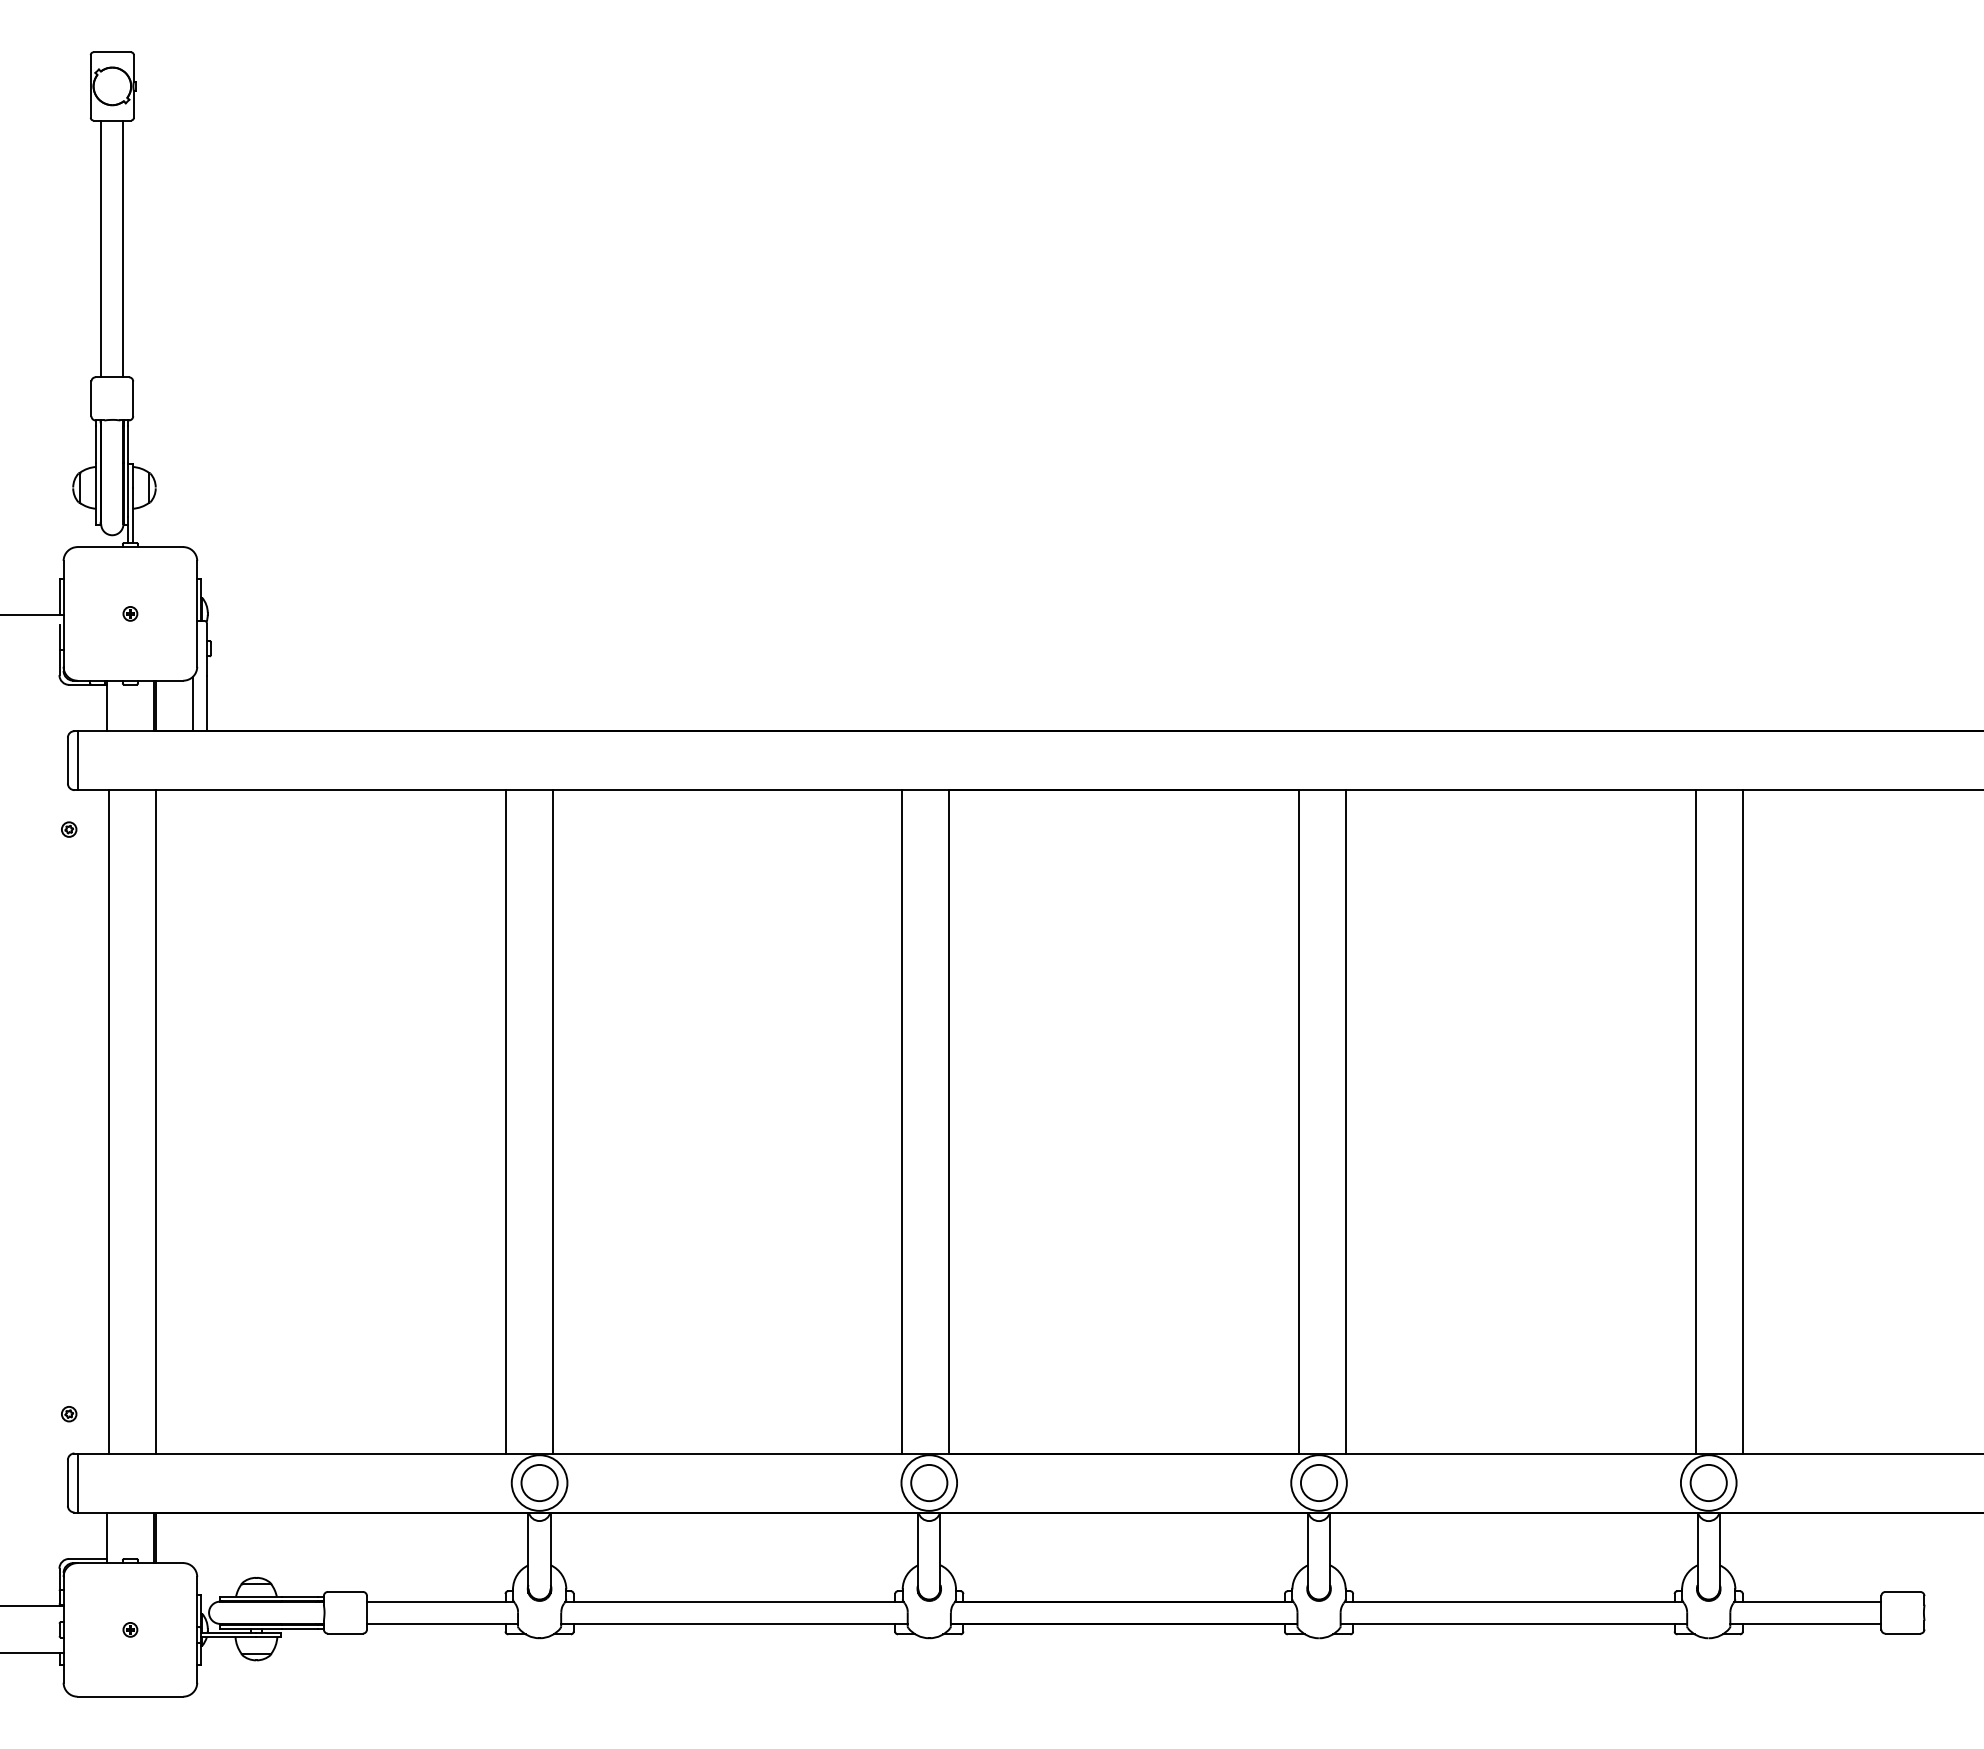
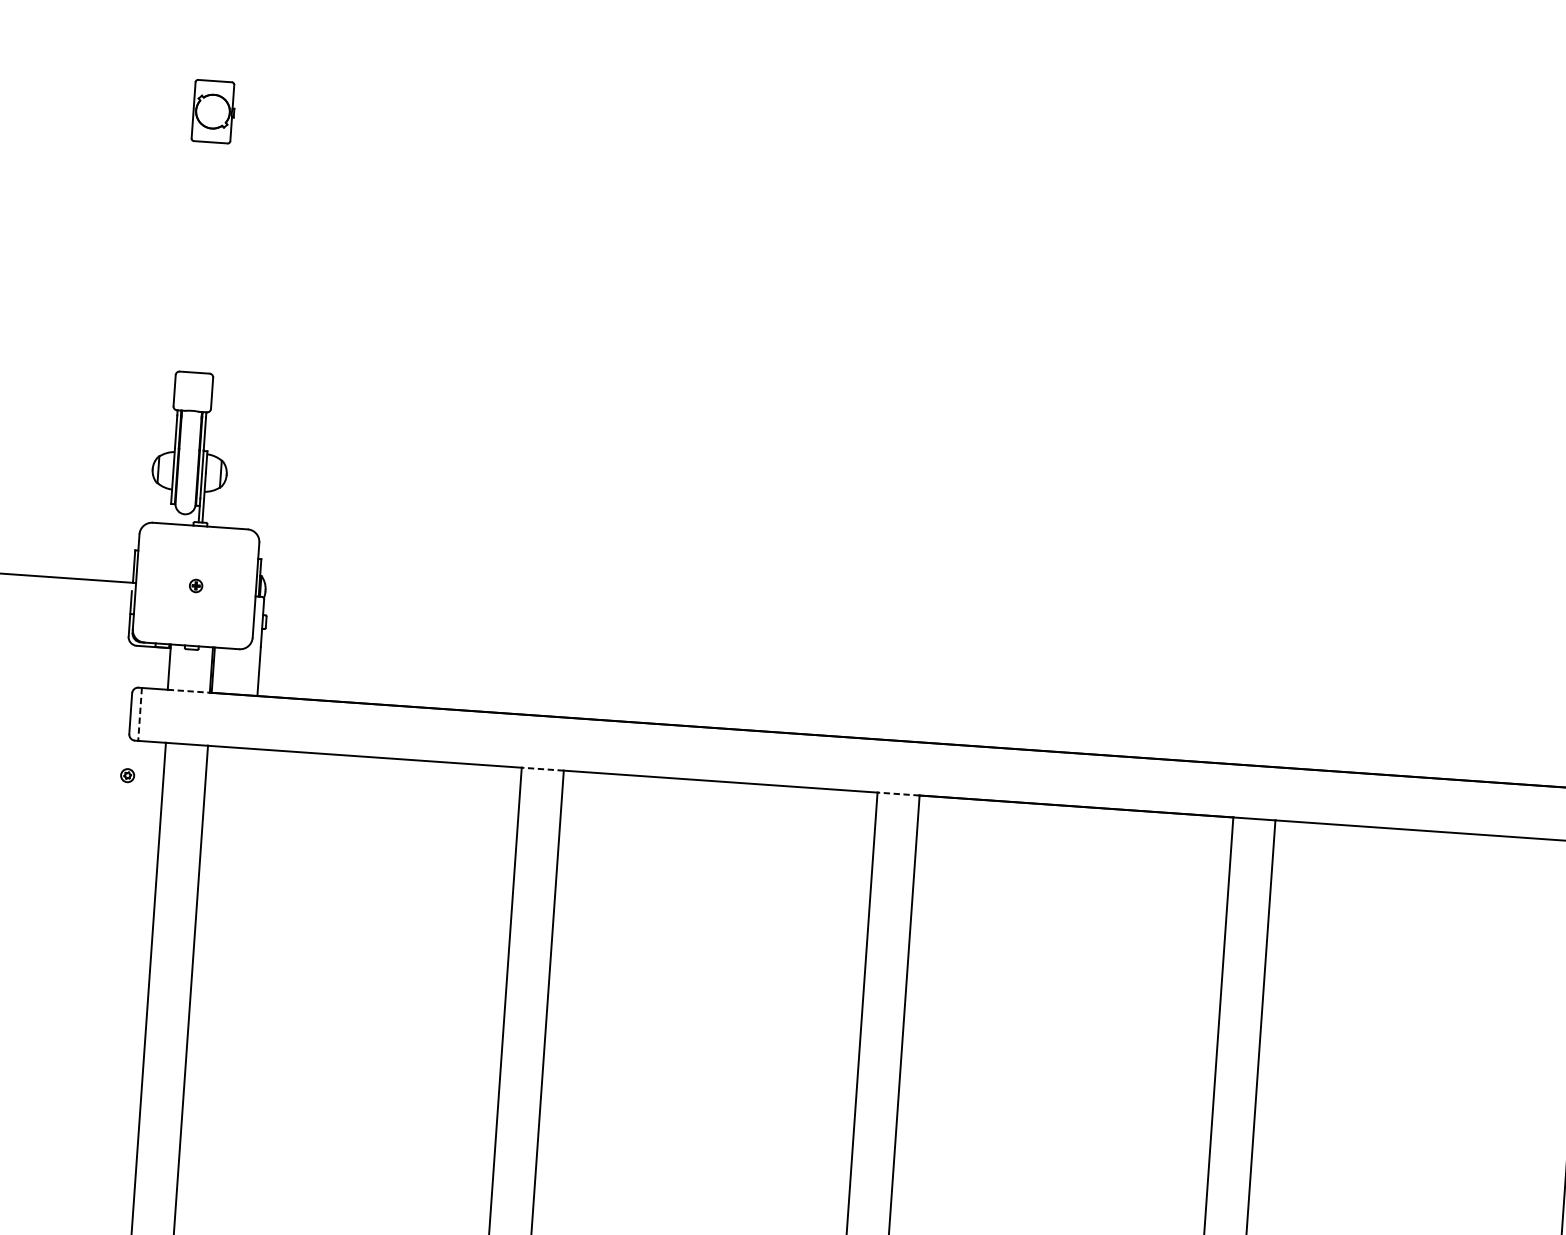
line: (101, 248) -> (193, 256), removed
line: (123, 248) -> (212, 257), removed
line: (193, 703) -> (247, 670), removed
line: (130, 731) -> (188, 691), solid -> dashed
line: (78, 760) -> (140, 714), solid -> dashed
line: (528, 790) -> (542, 769), solid -> dashed
line: (925, 790) -> (898, 794), solid -> dashed

